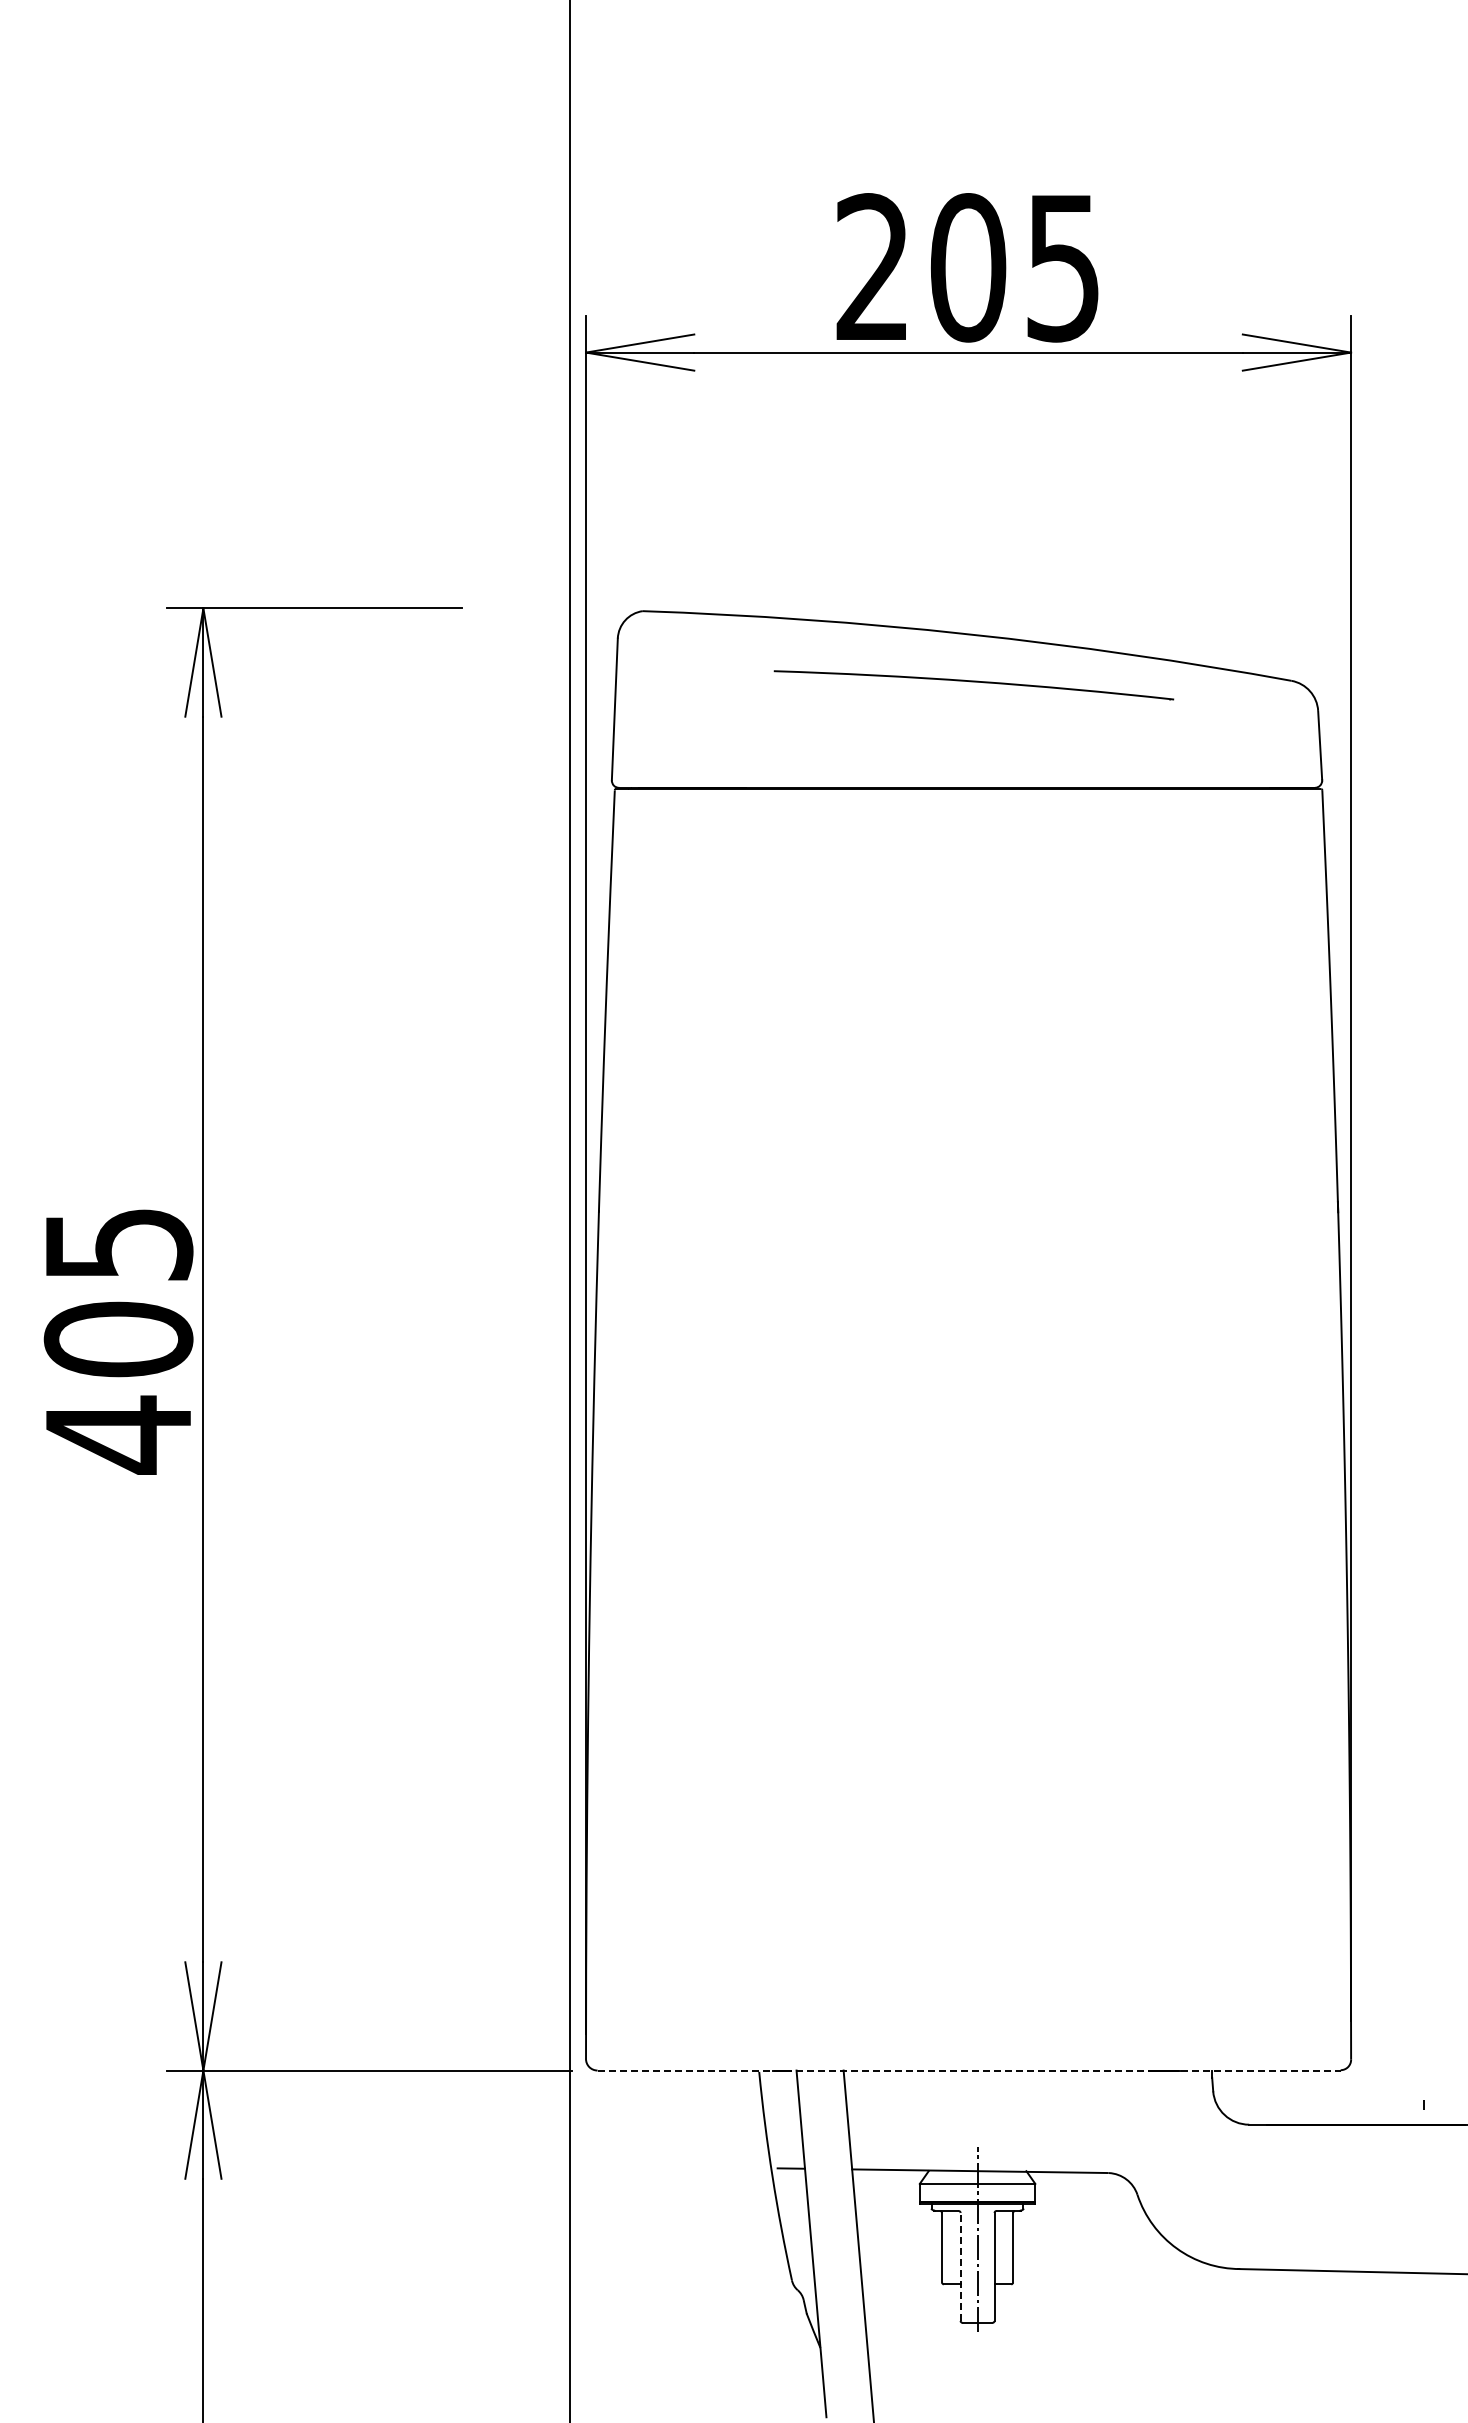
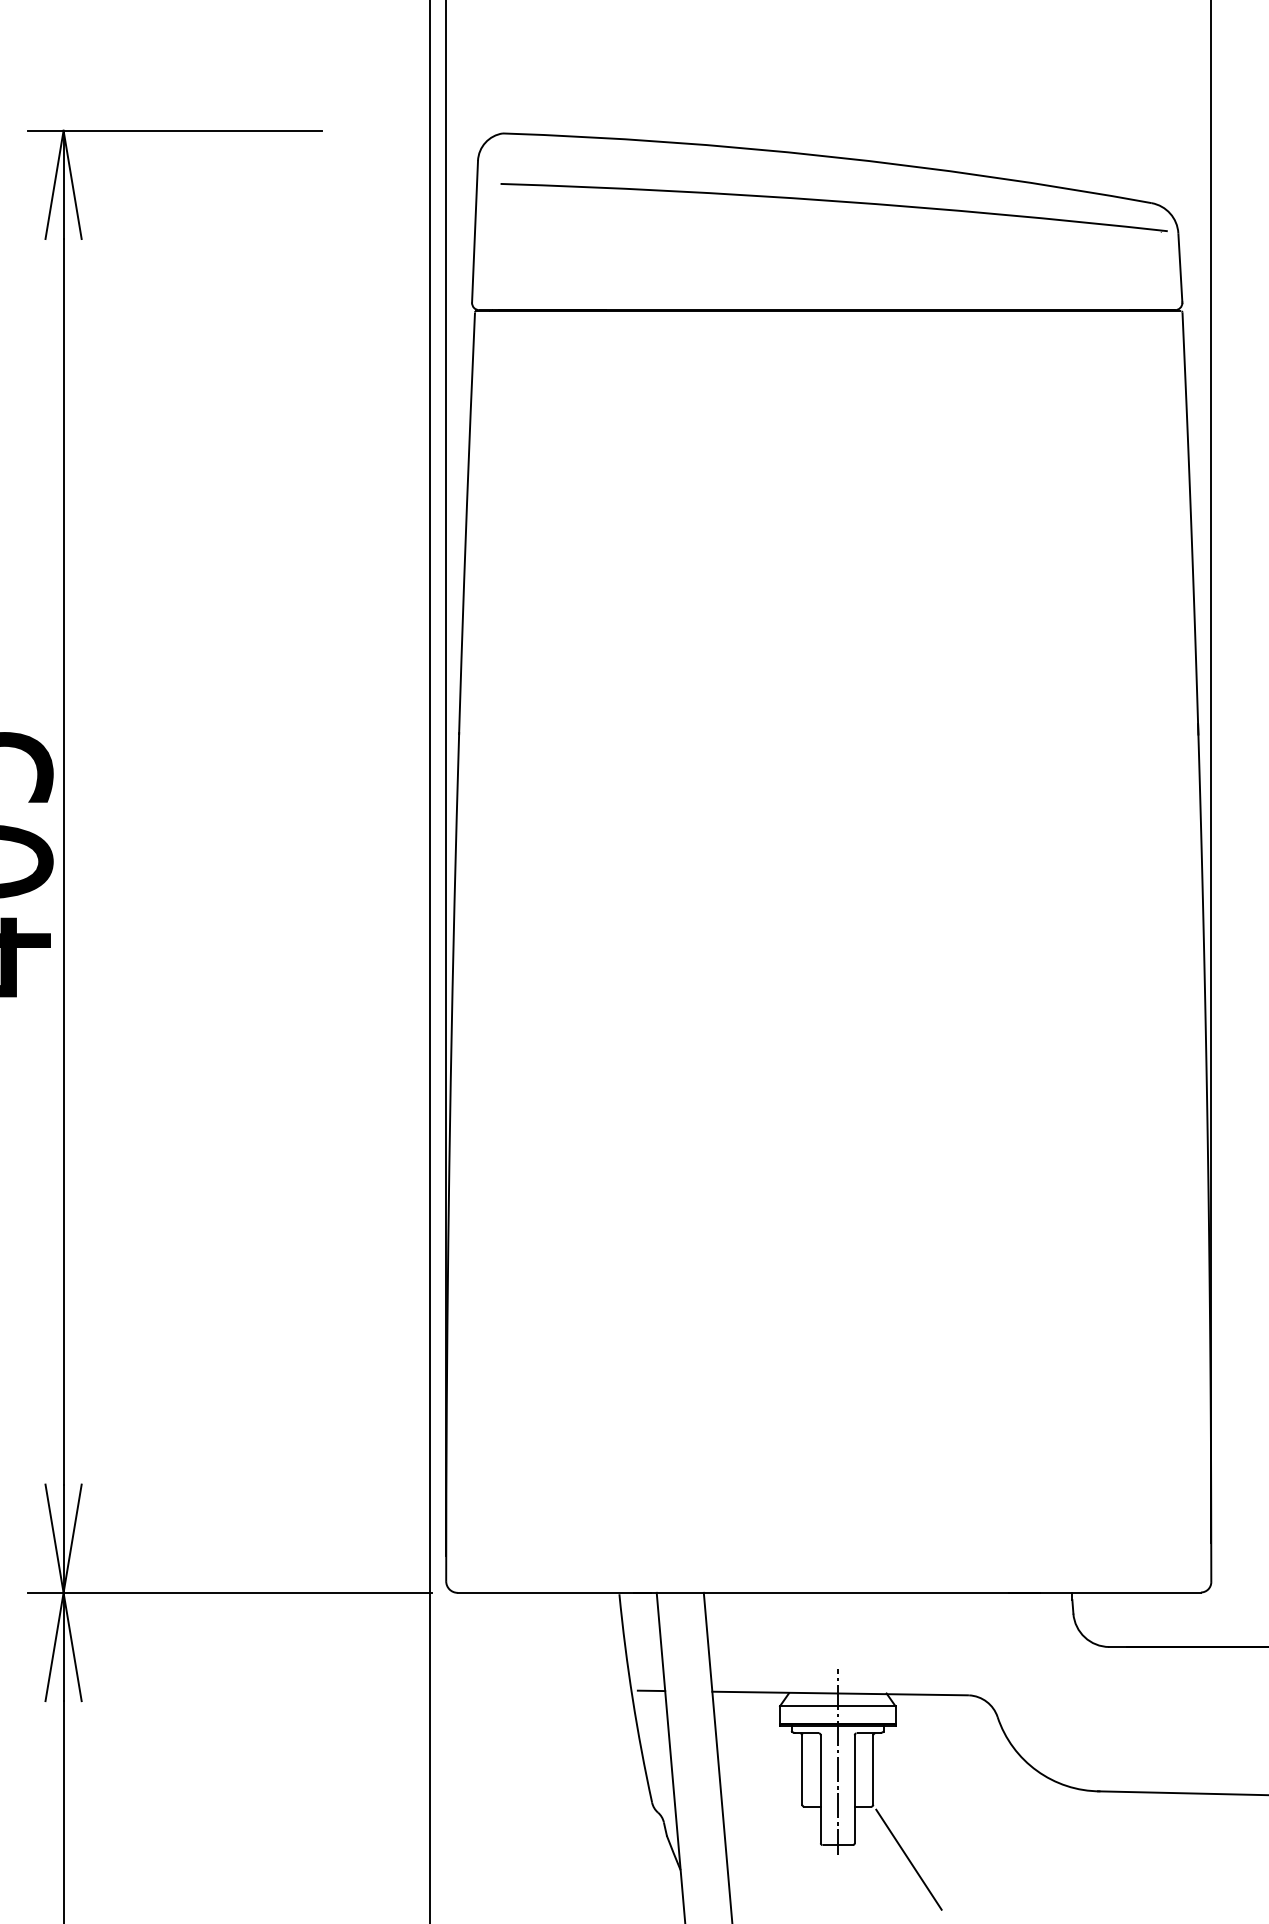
part: (973, 685) -> (833, 207), size x1.67
line: (969, 2070) -> (829, 1592), dashed -> solid
line: (960, 2266) -> (820, 1788), dashed -> solid
line: (1048, 2337) -> (908, 1859), added

